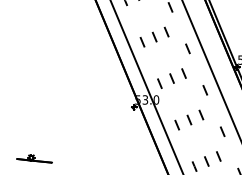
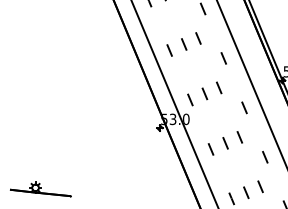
part: (34, 158) -> (40, 189), size x1.43

